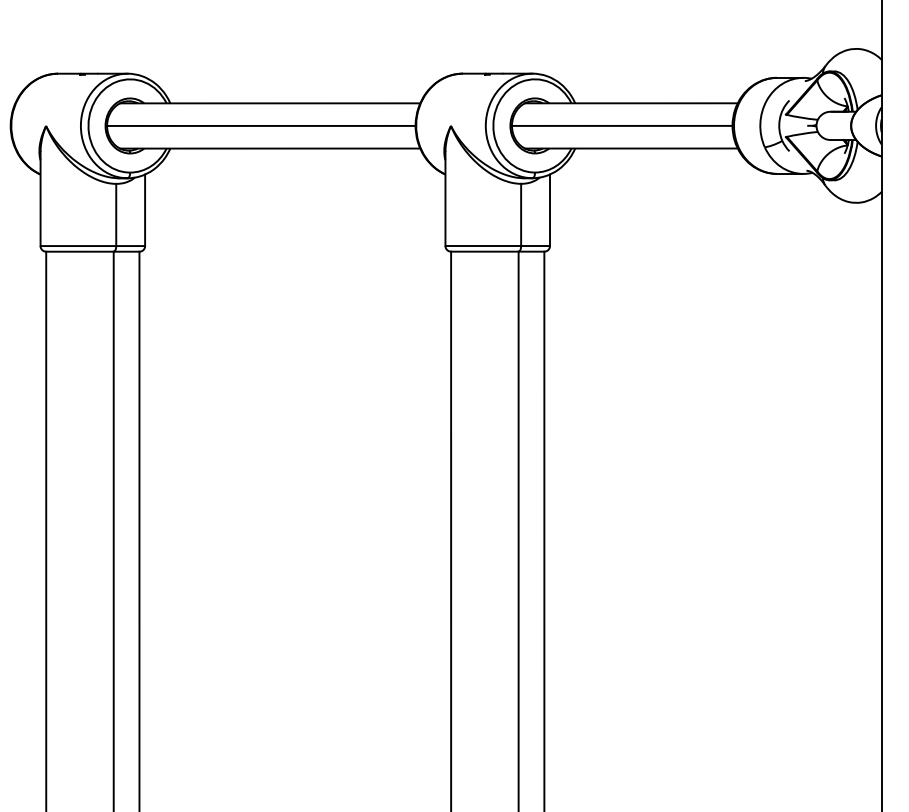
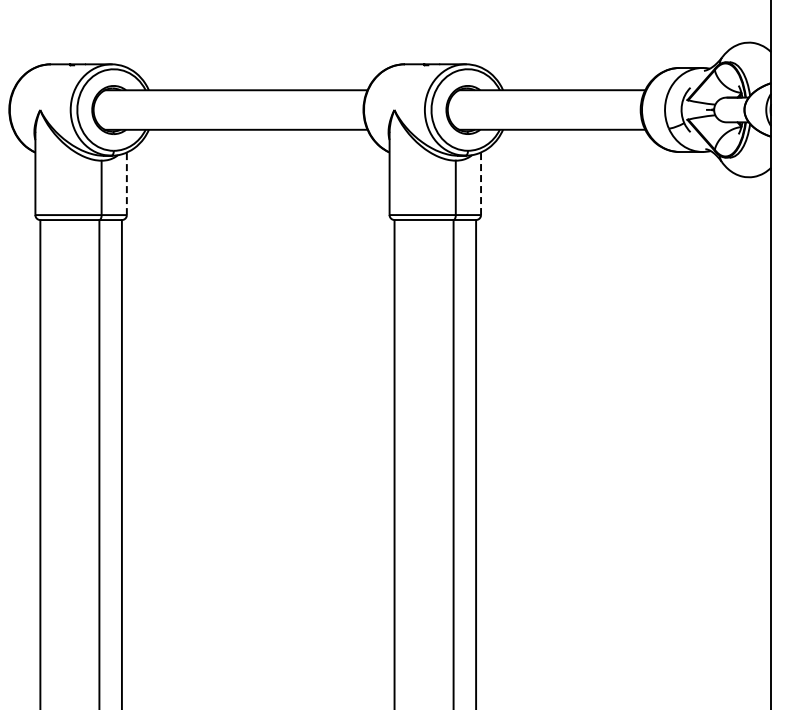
line: (621, 125) -> (543, 109), removed
line: (261, 126) -> (228, 110), removed
line: (144, 209) -> (126, 183), solid -> dashed
line: (550, 209) -> (481, 183), solid -> dashed

